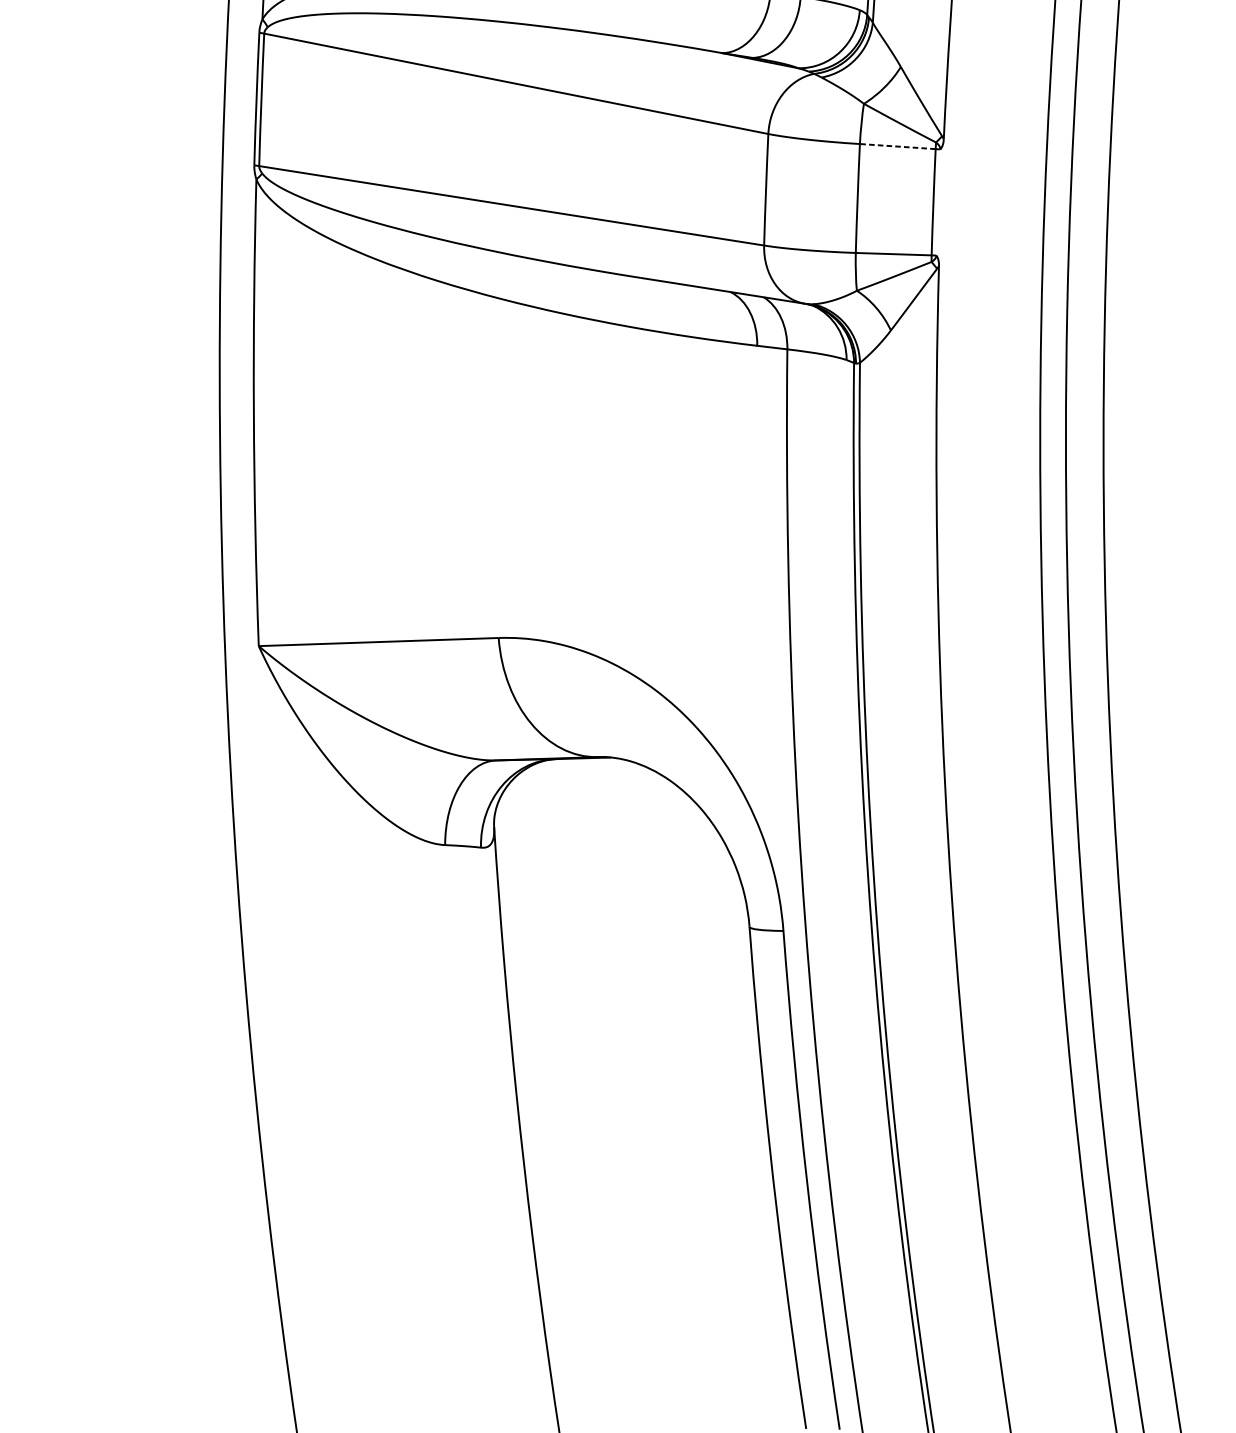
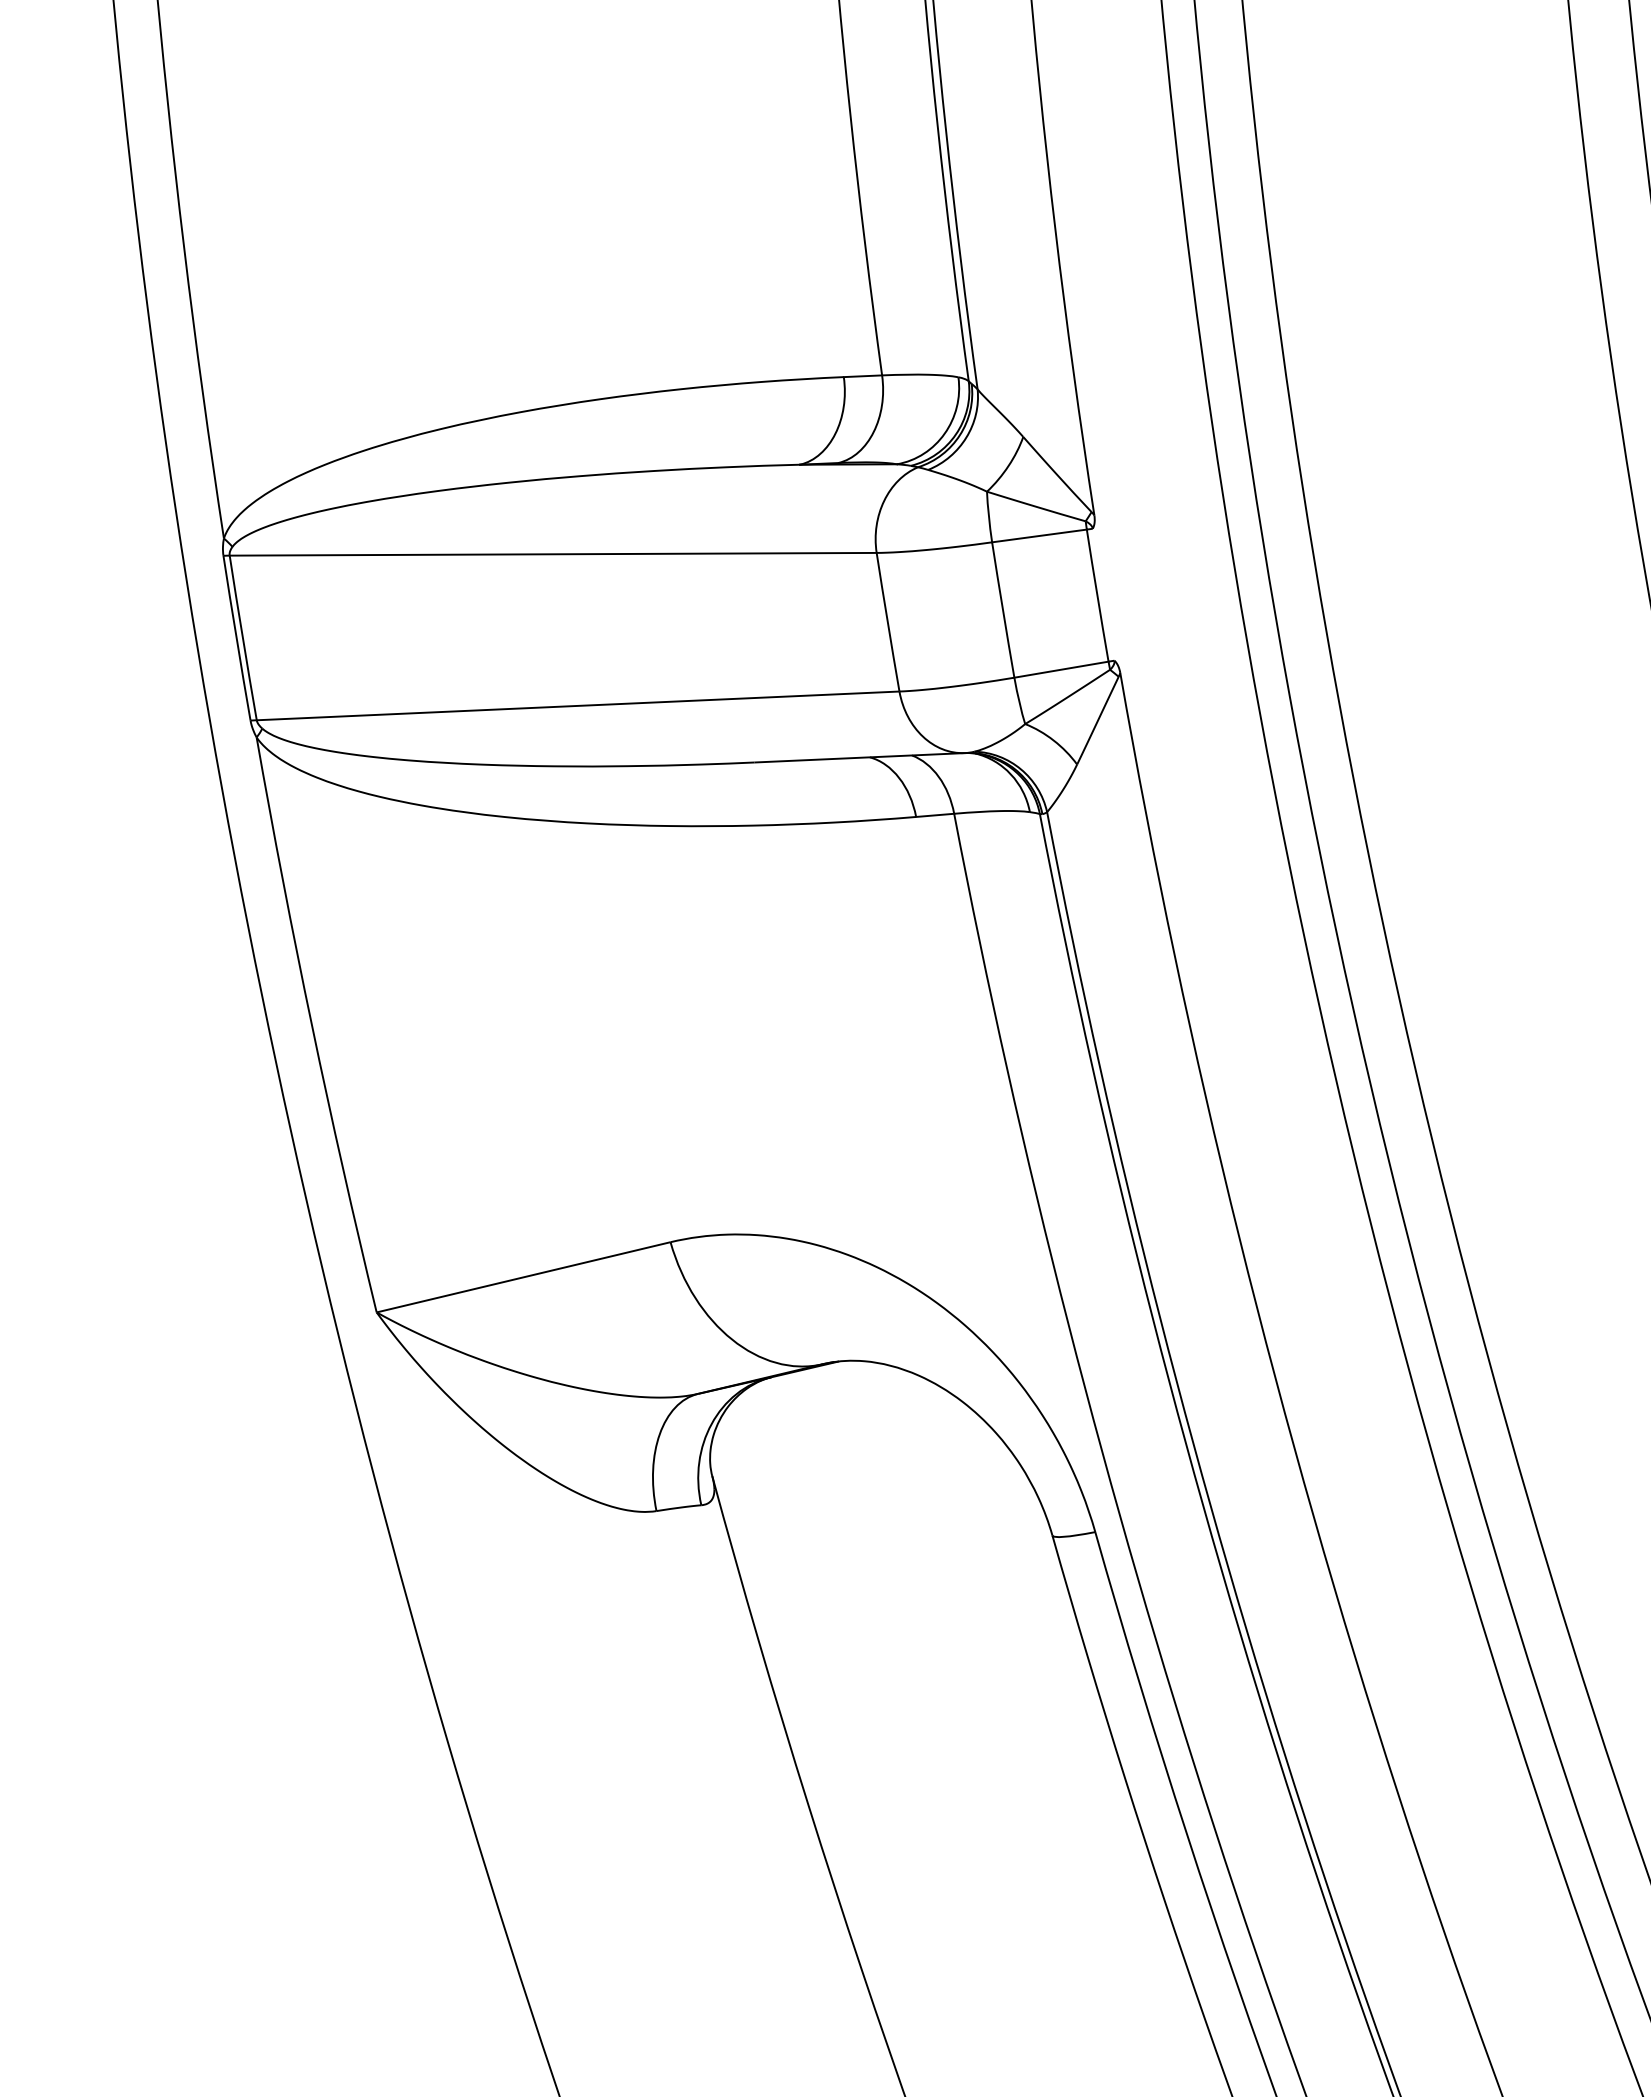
line: (897, 146) -> (1039, 535), dashed -> solid

